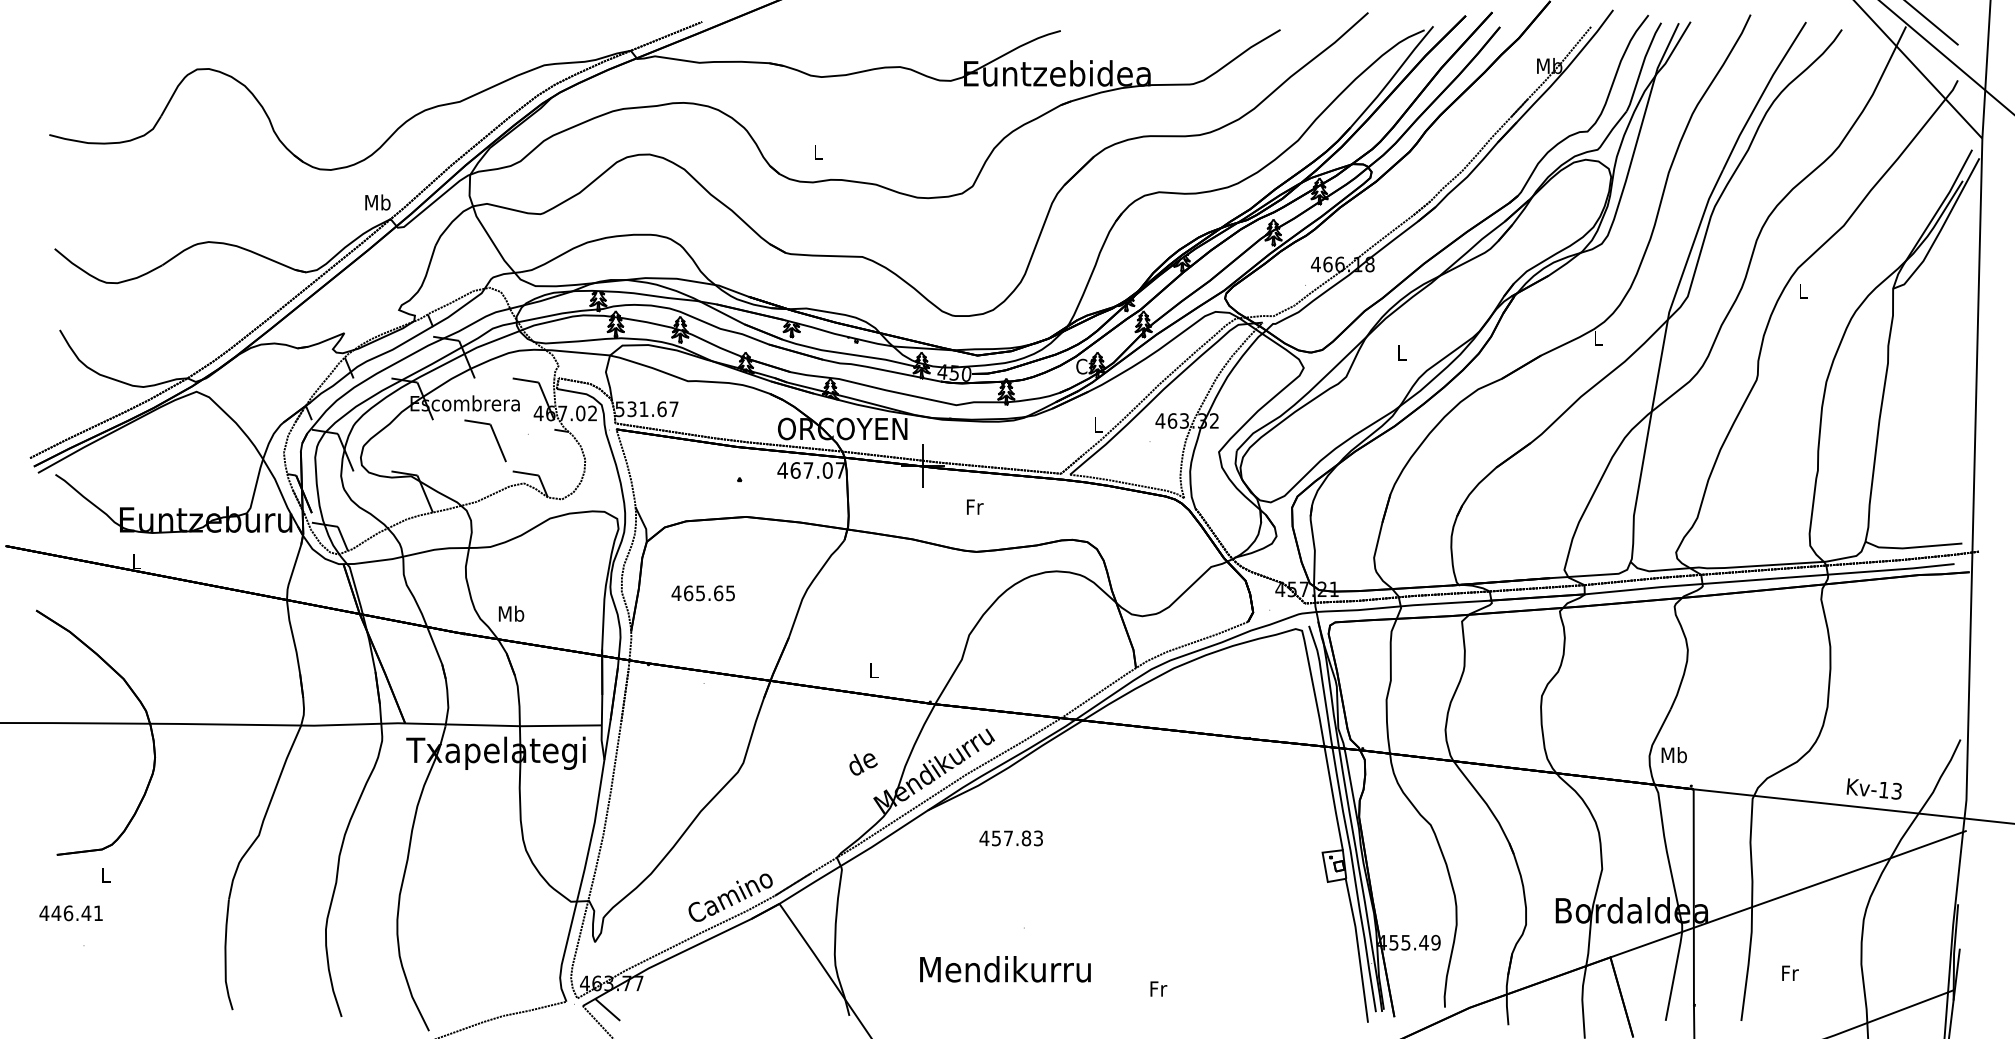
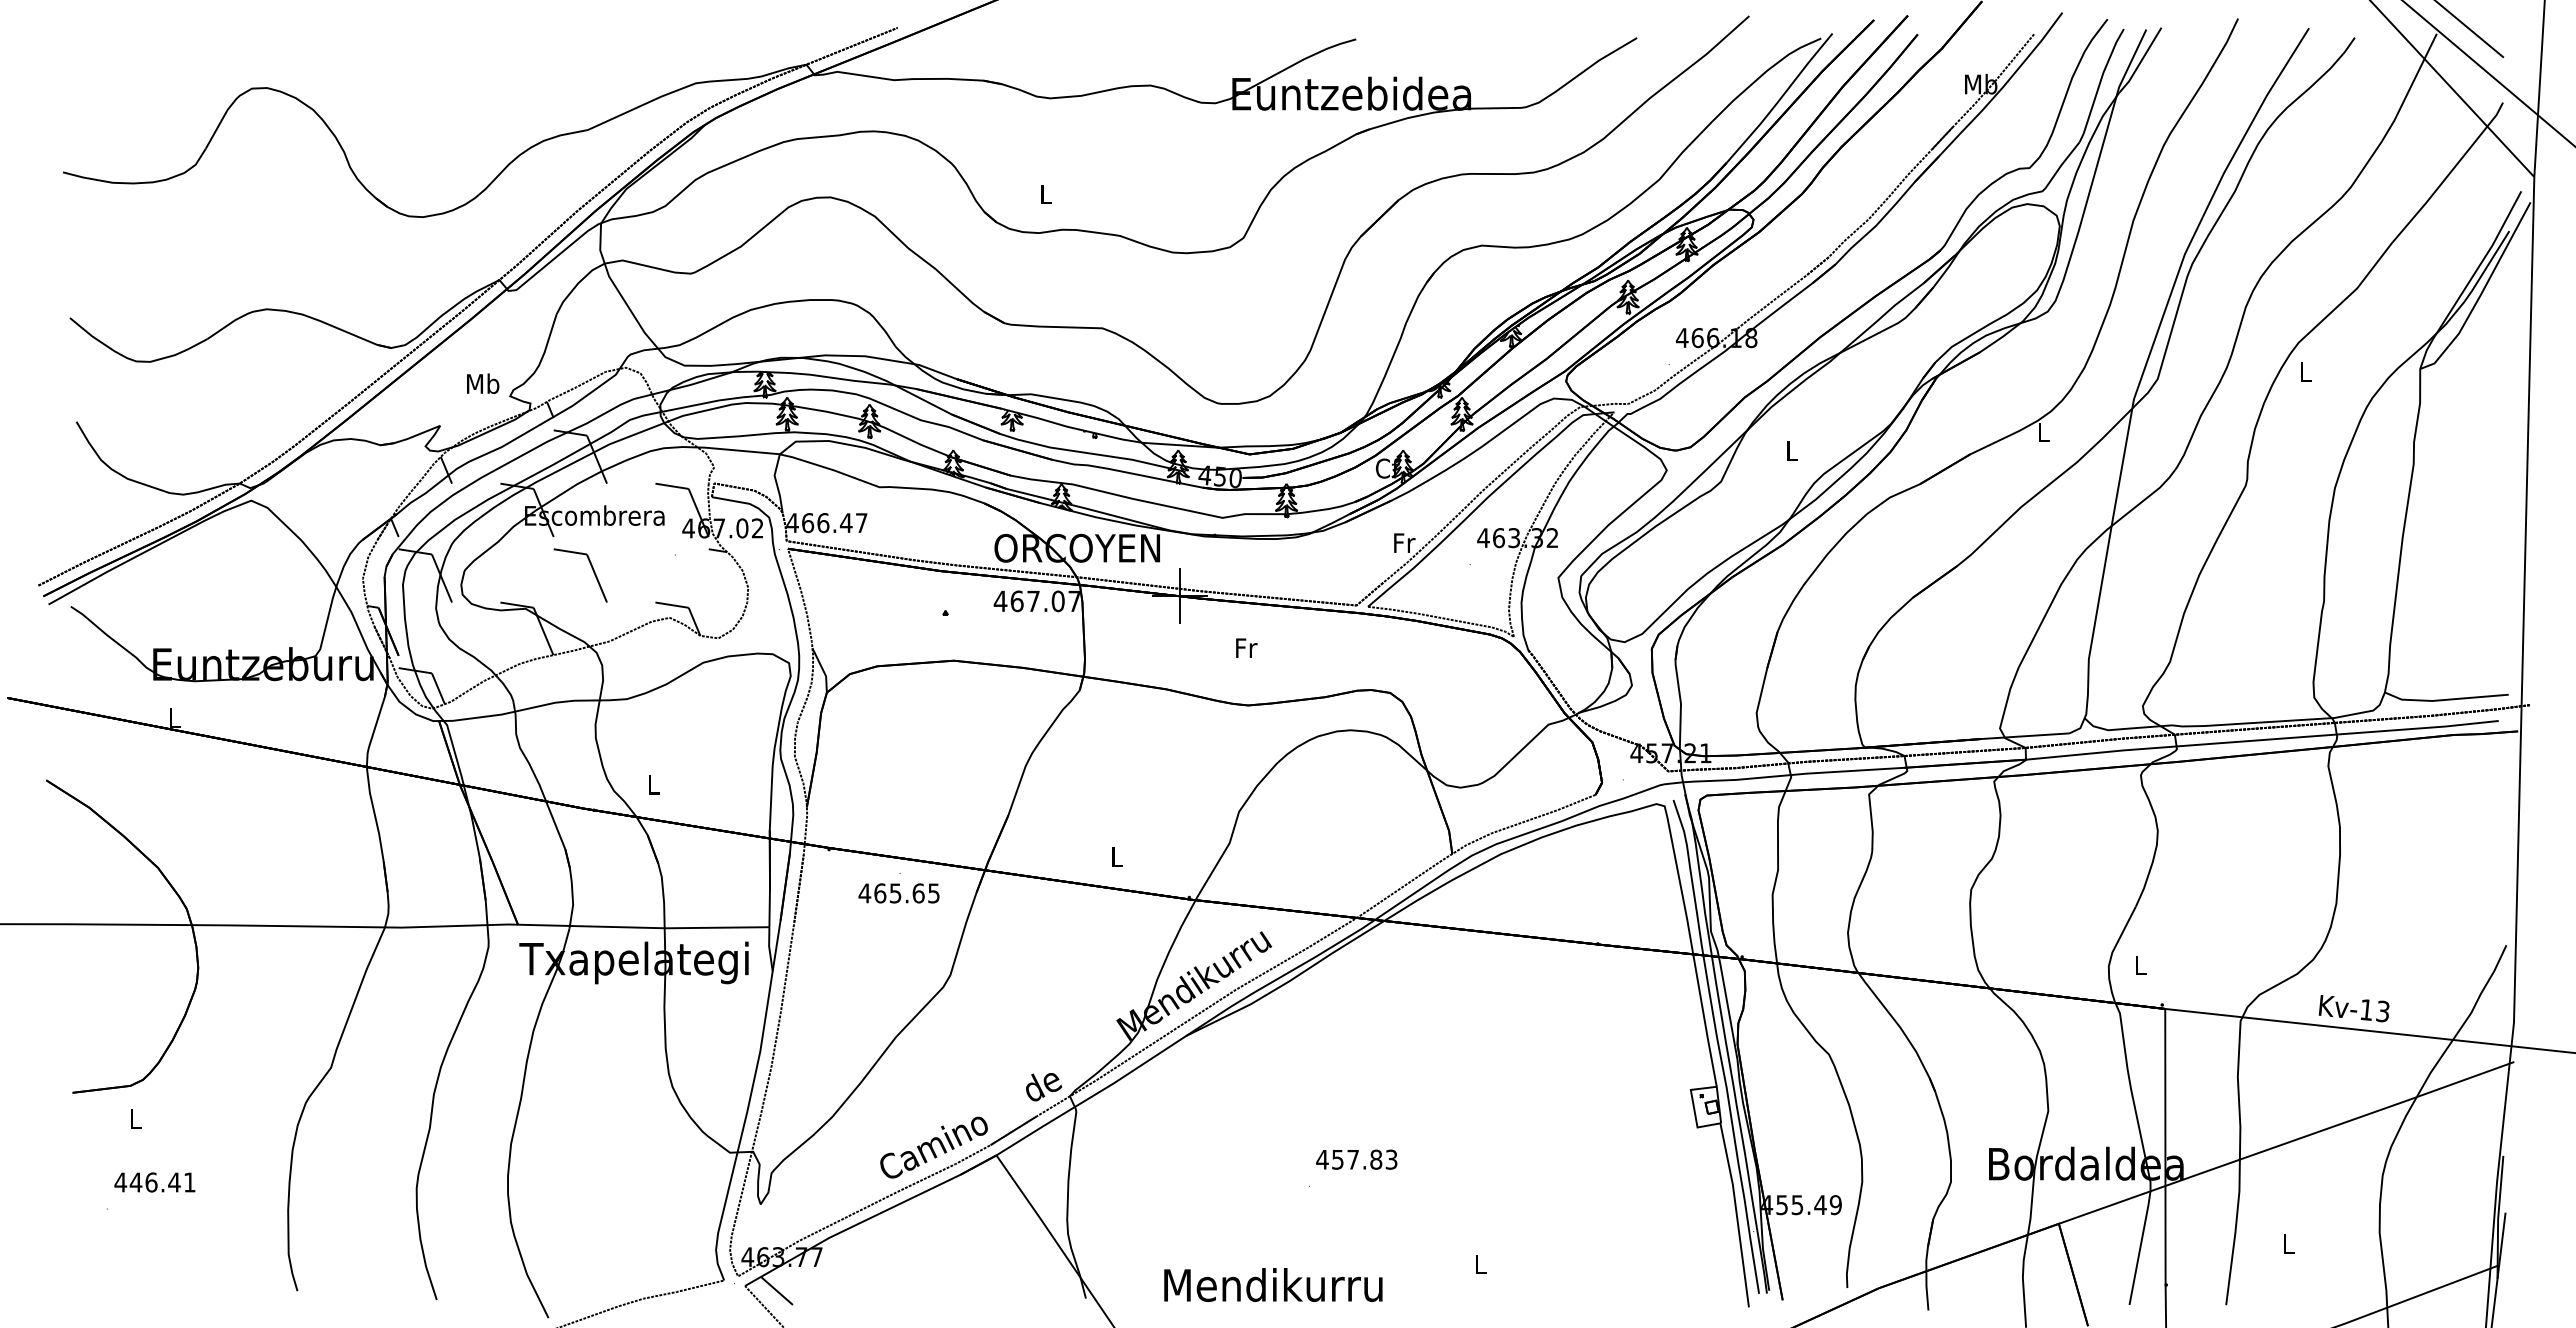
text: (378, 202) -> (483, 383), moved
text: (641, 409) -> (819, 523), 531.67 -> 466.47
text: (1098, 424) -> (1404, 542), L -> Fr
part: (494, 436) -> (592, 570), moved
text: (702, 593) -> (898, 893), moved
text: (511, 613) -> (653, 784), Mb -> L
text: (1674, 754) -> (2140, 964), Mb -> L
text: (863, 764) -> (1044, 1087), moved
text: (1873, 788) -> (2353, 1008), moved
text: (1011, 838) -> (1356, 1159), moved
text: (70, 913) -> (154, 1182), moved
text: (1005, 968) -> (1273, 1284), moved
text: (1790, 972) -> (2288, 1243), Fr -> L
text: (1158, 988) -> (1481, 1263), Fr -> L

